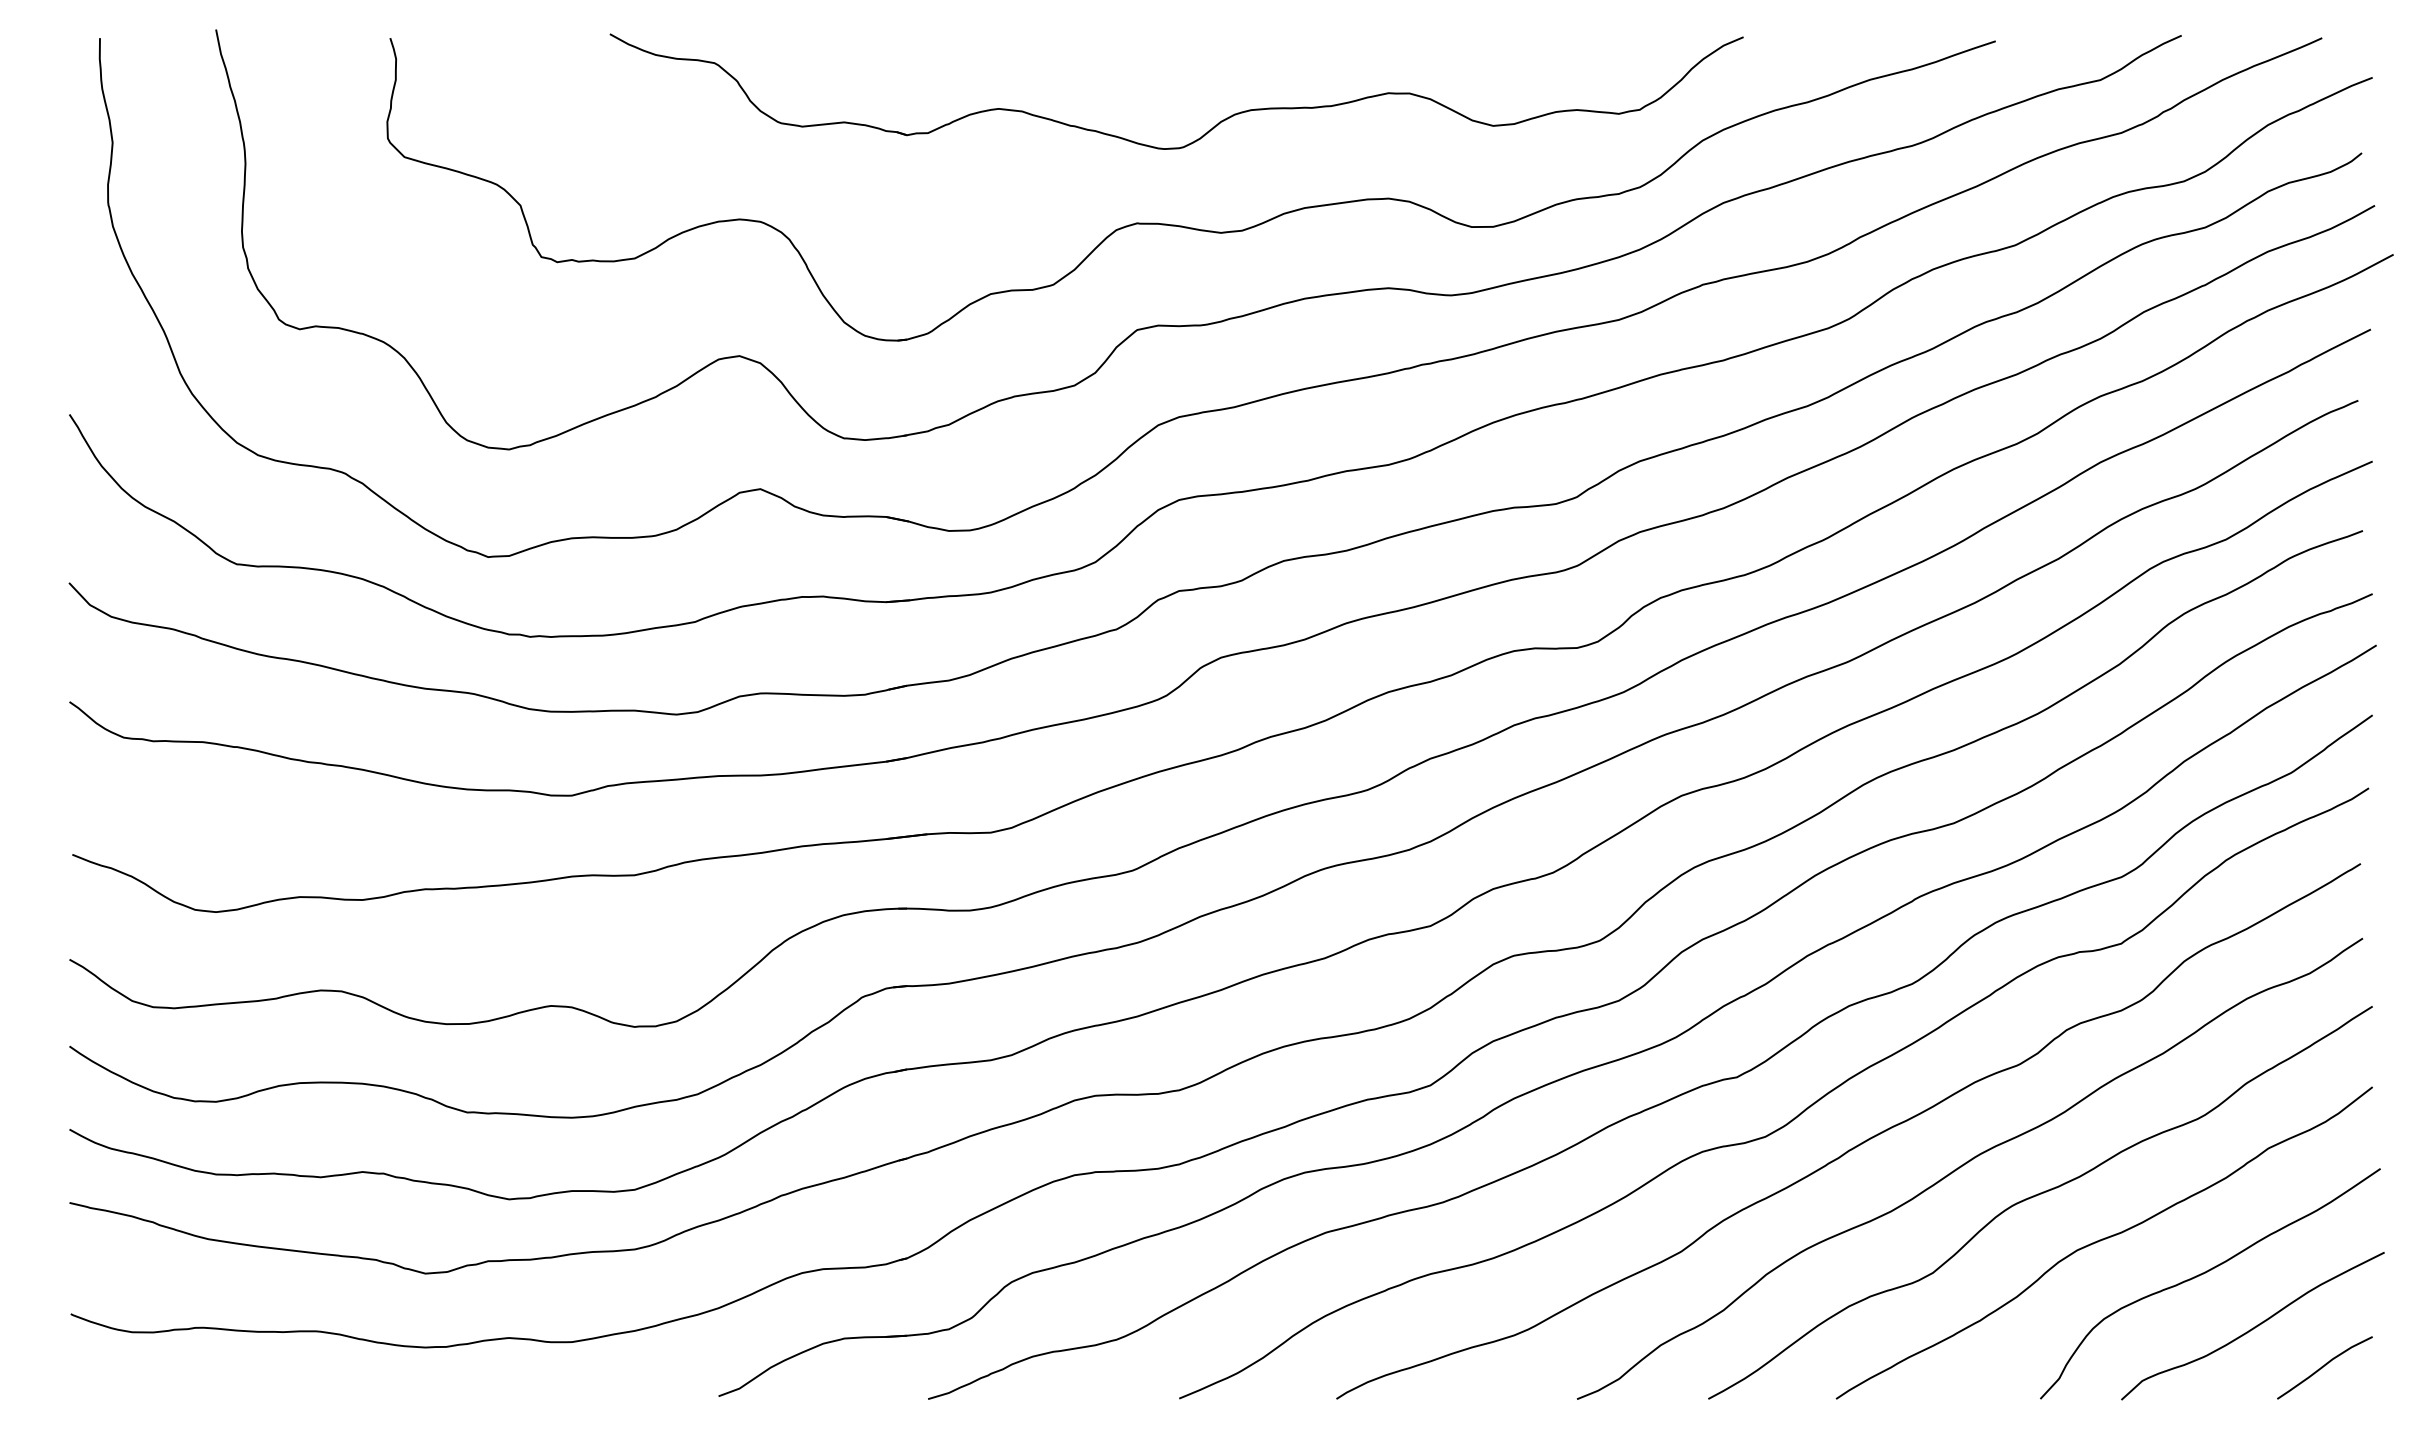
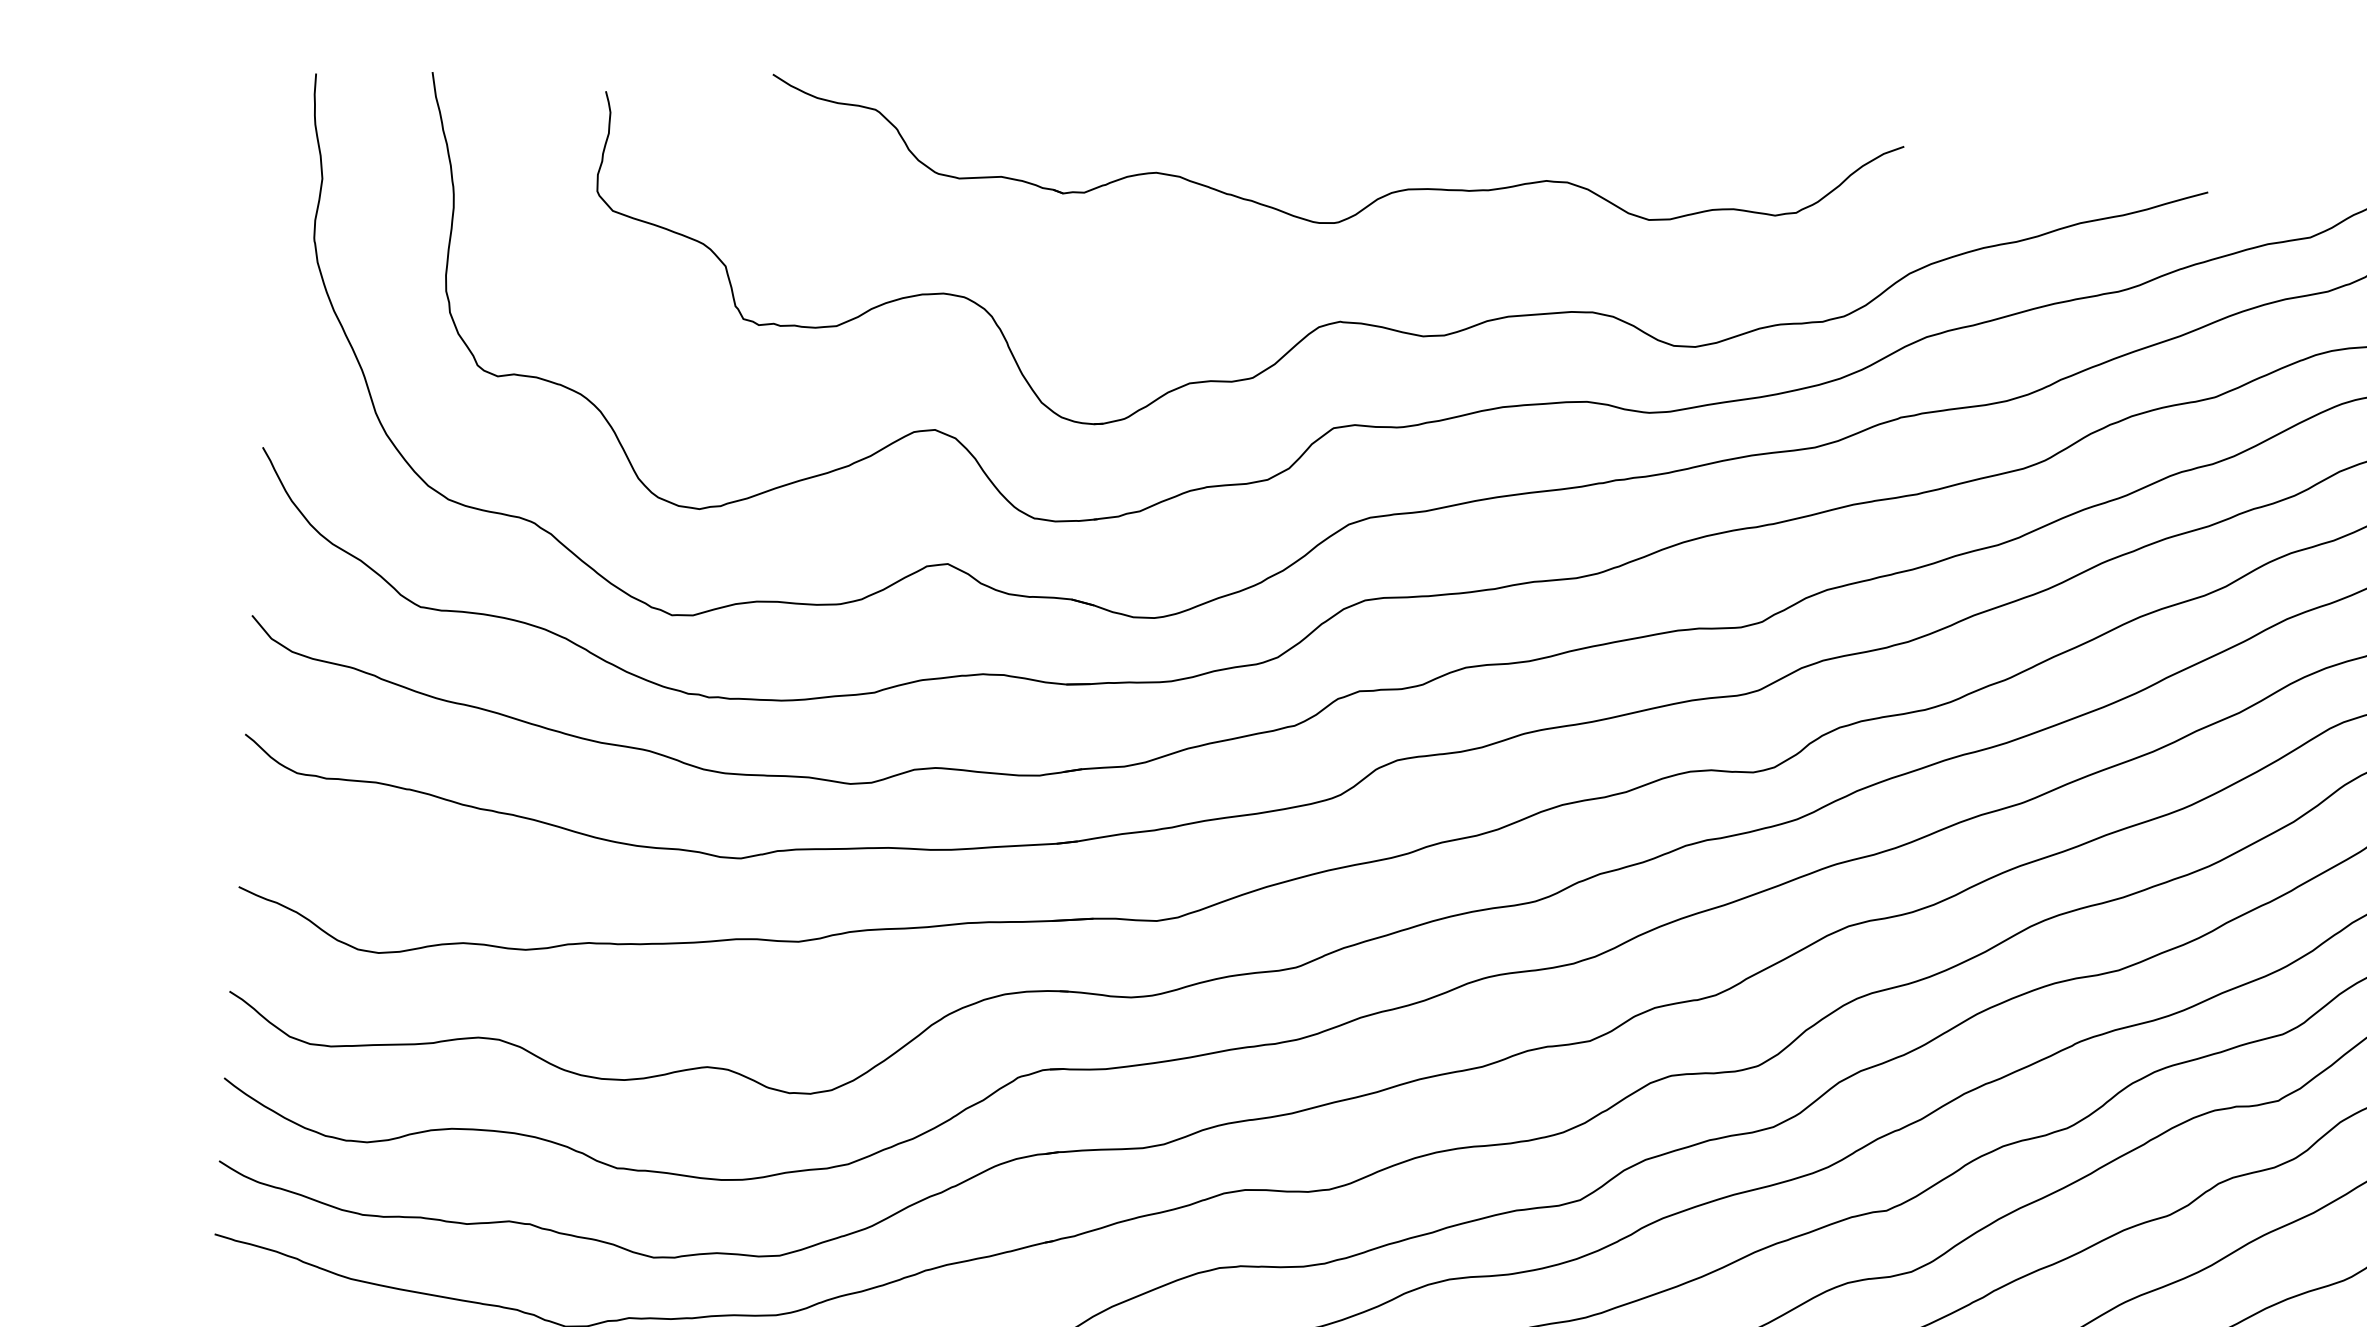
part: (1209, 129) -> (1365, 206), moved

